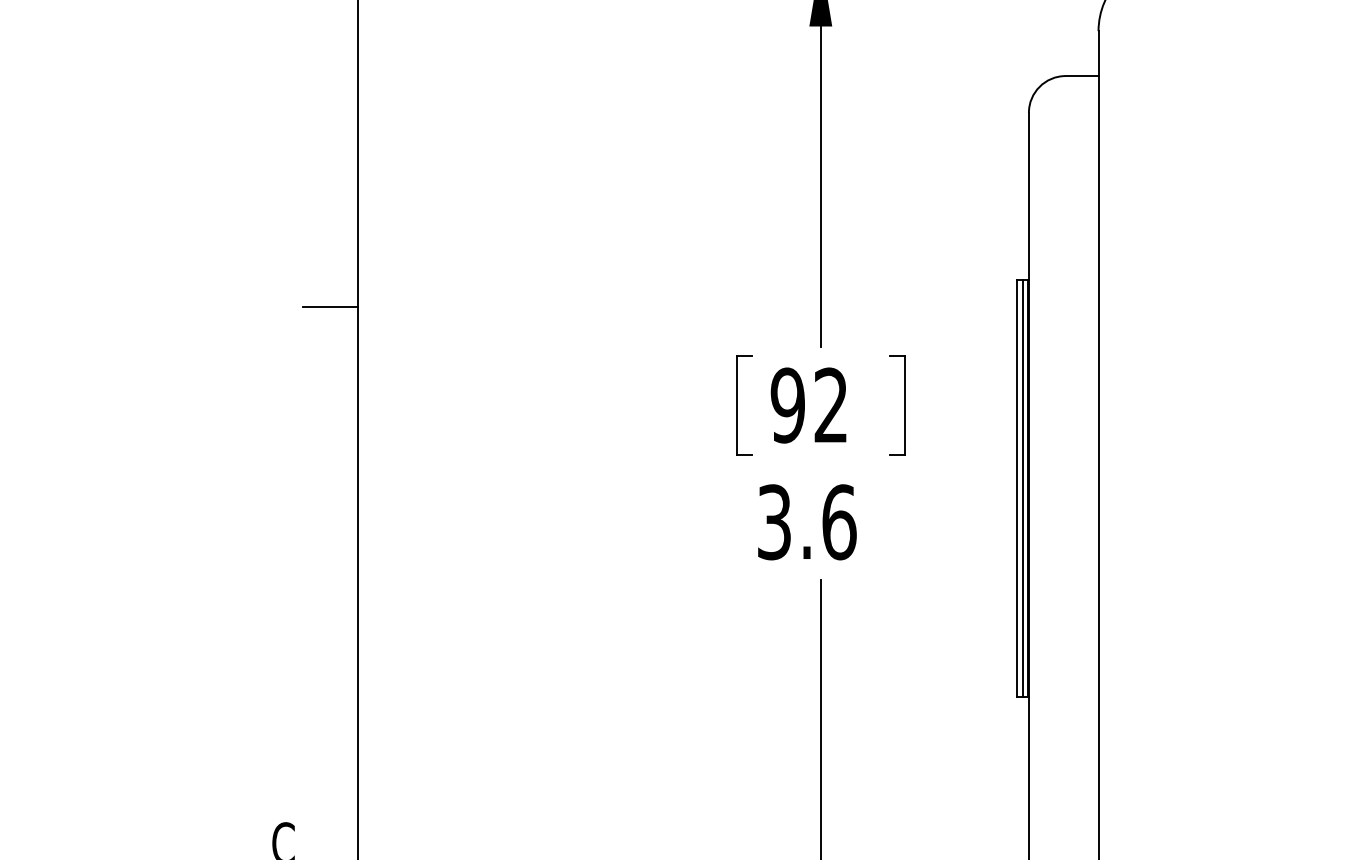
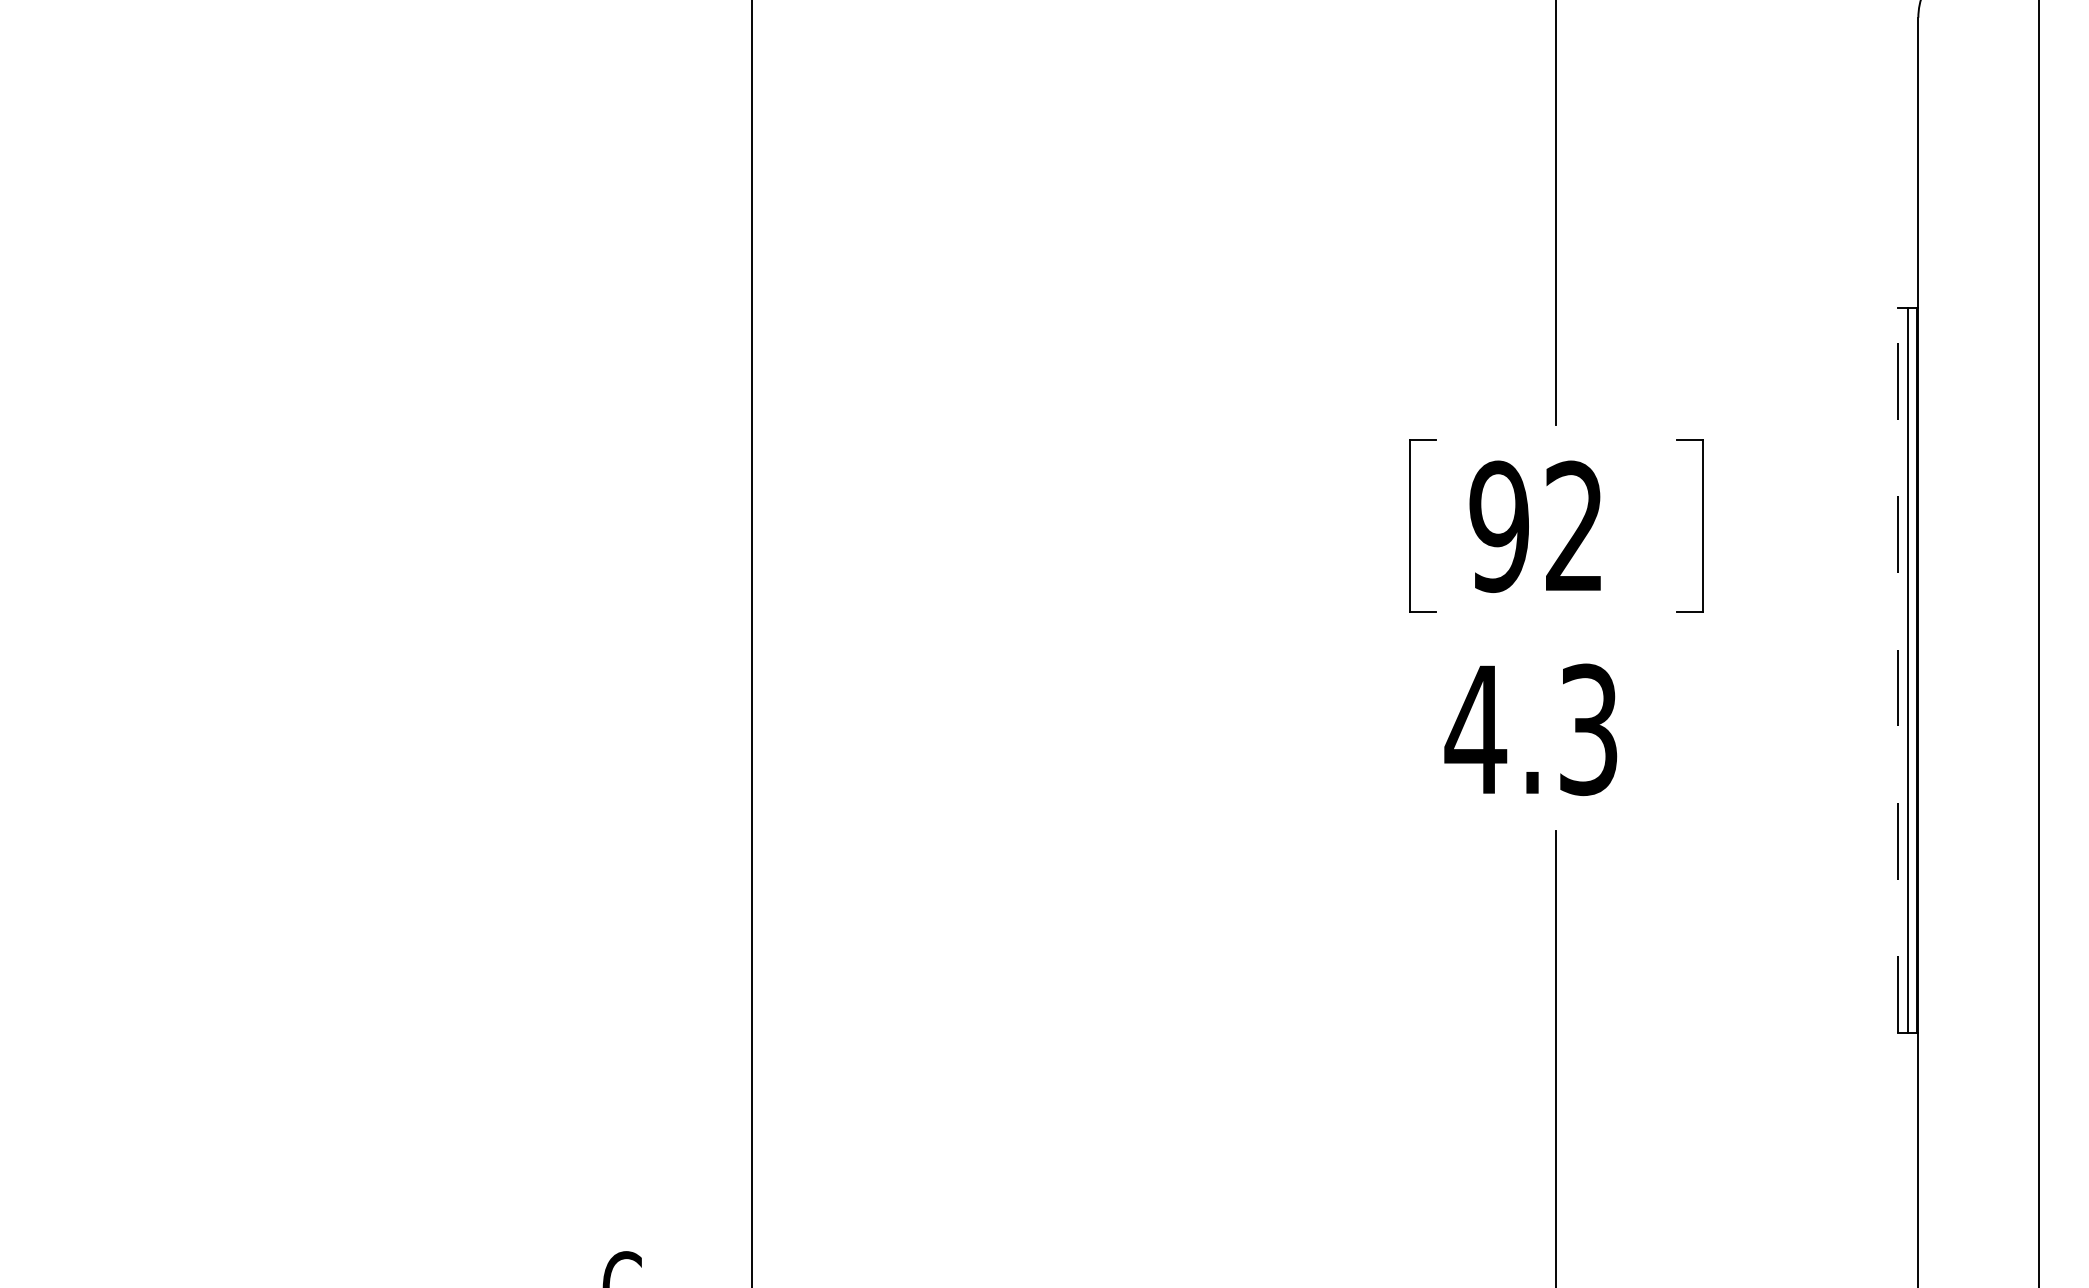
line: (329, 307) -> (702, 356), removed
line: (1017, 487) -> (1898, 669), solid -> dashed
text: (806, 522) -> (1531, 730), 3.6 -> 4.3

